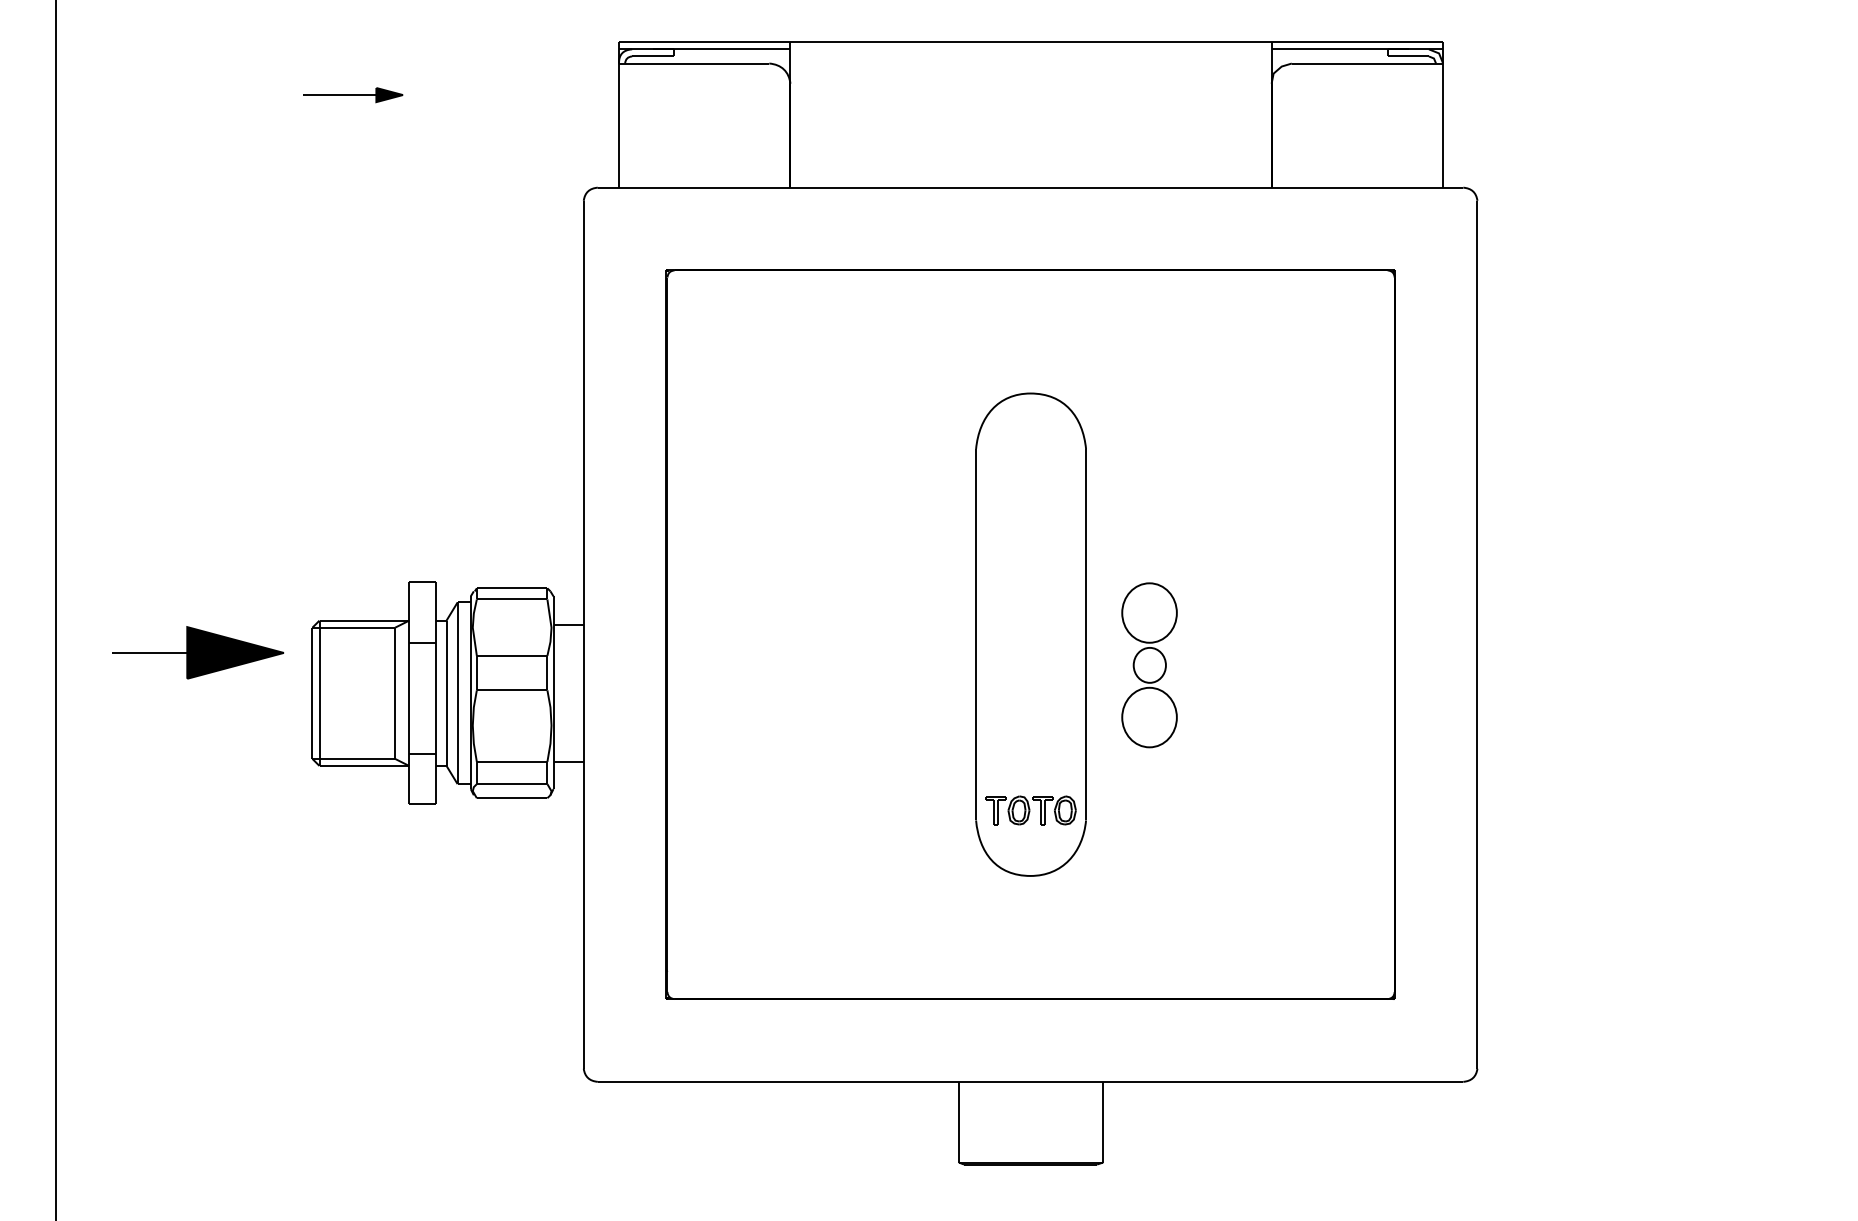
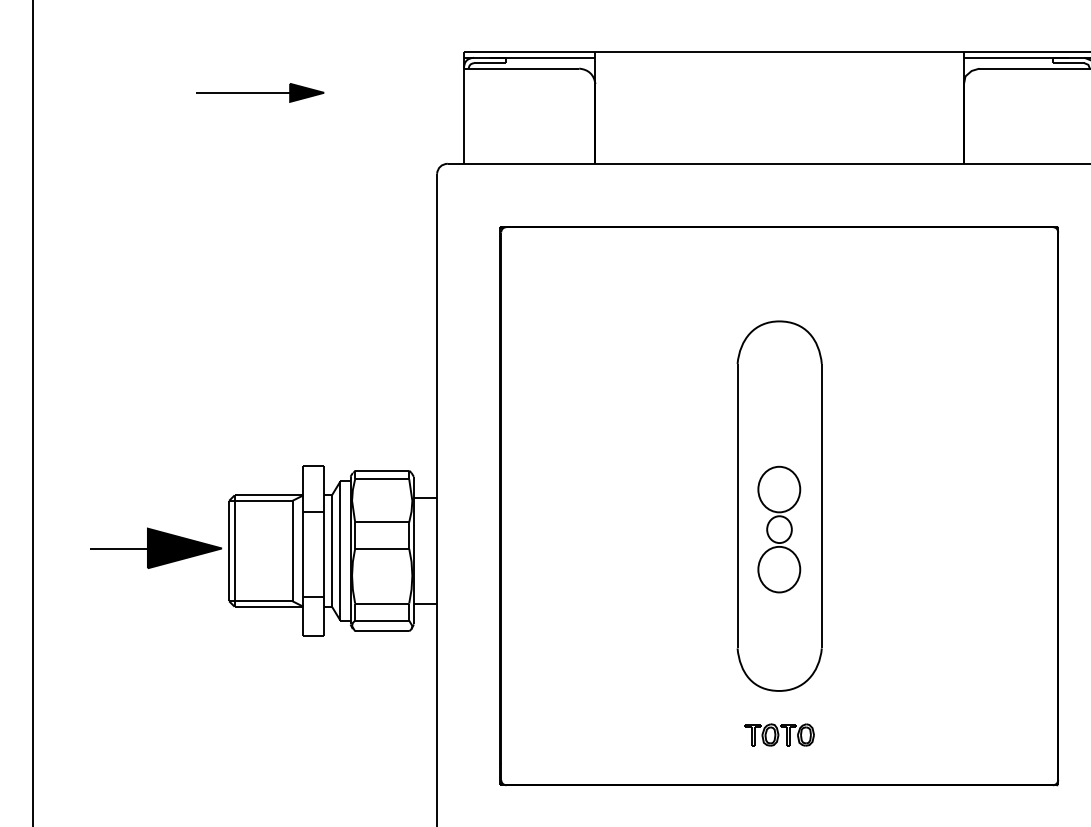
part: (352, 94) -> (259, 92), size x1.67
part: (198, 652) -> (156, 548), moved
part: (1149, 665) -> (779, 529), moved
part: (1030, 810) -> (779, 735), moved

